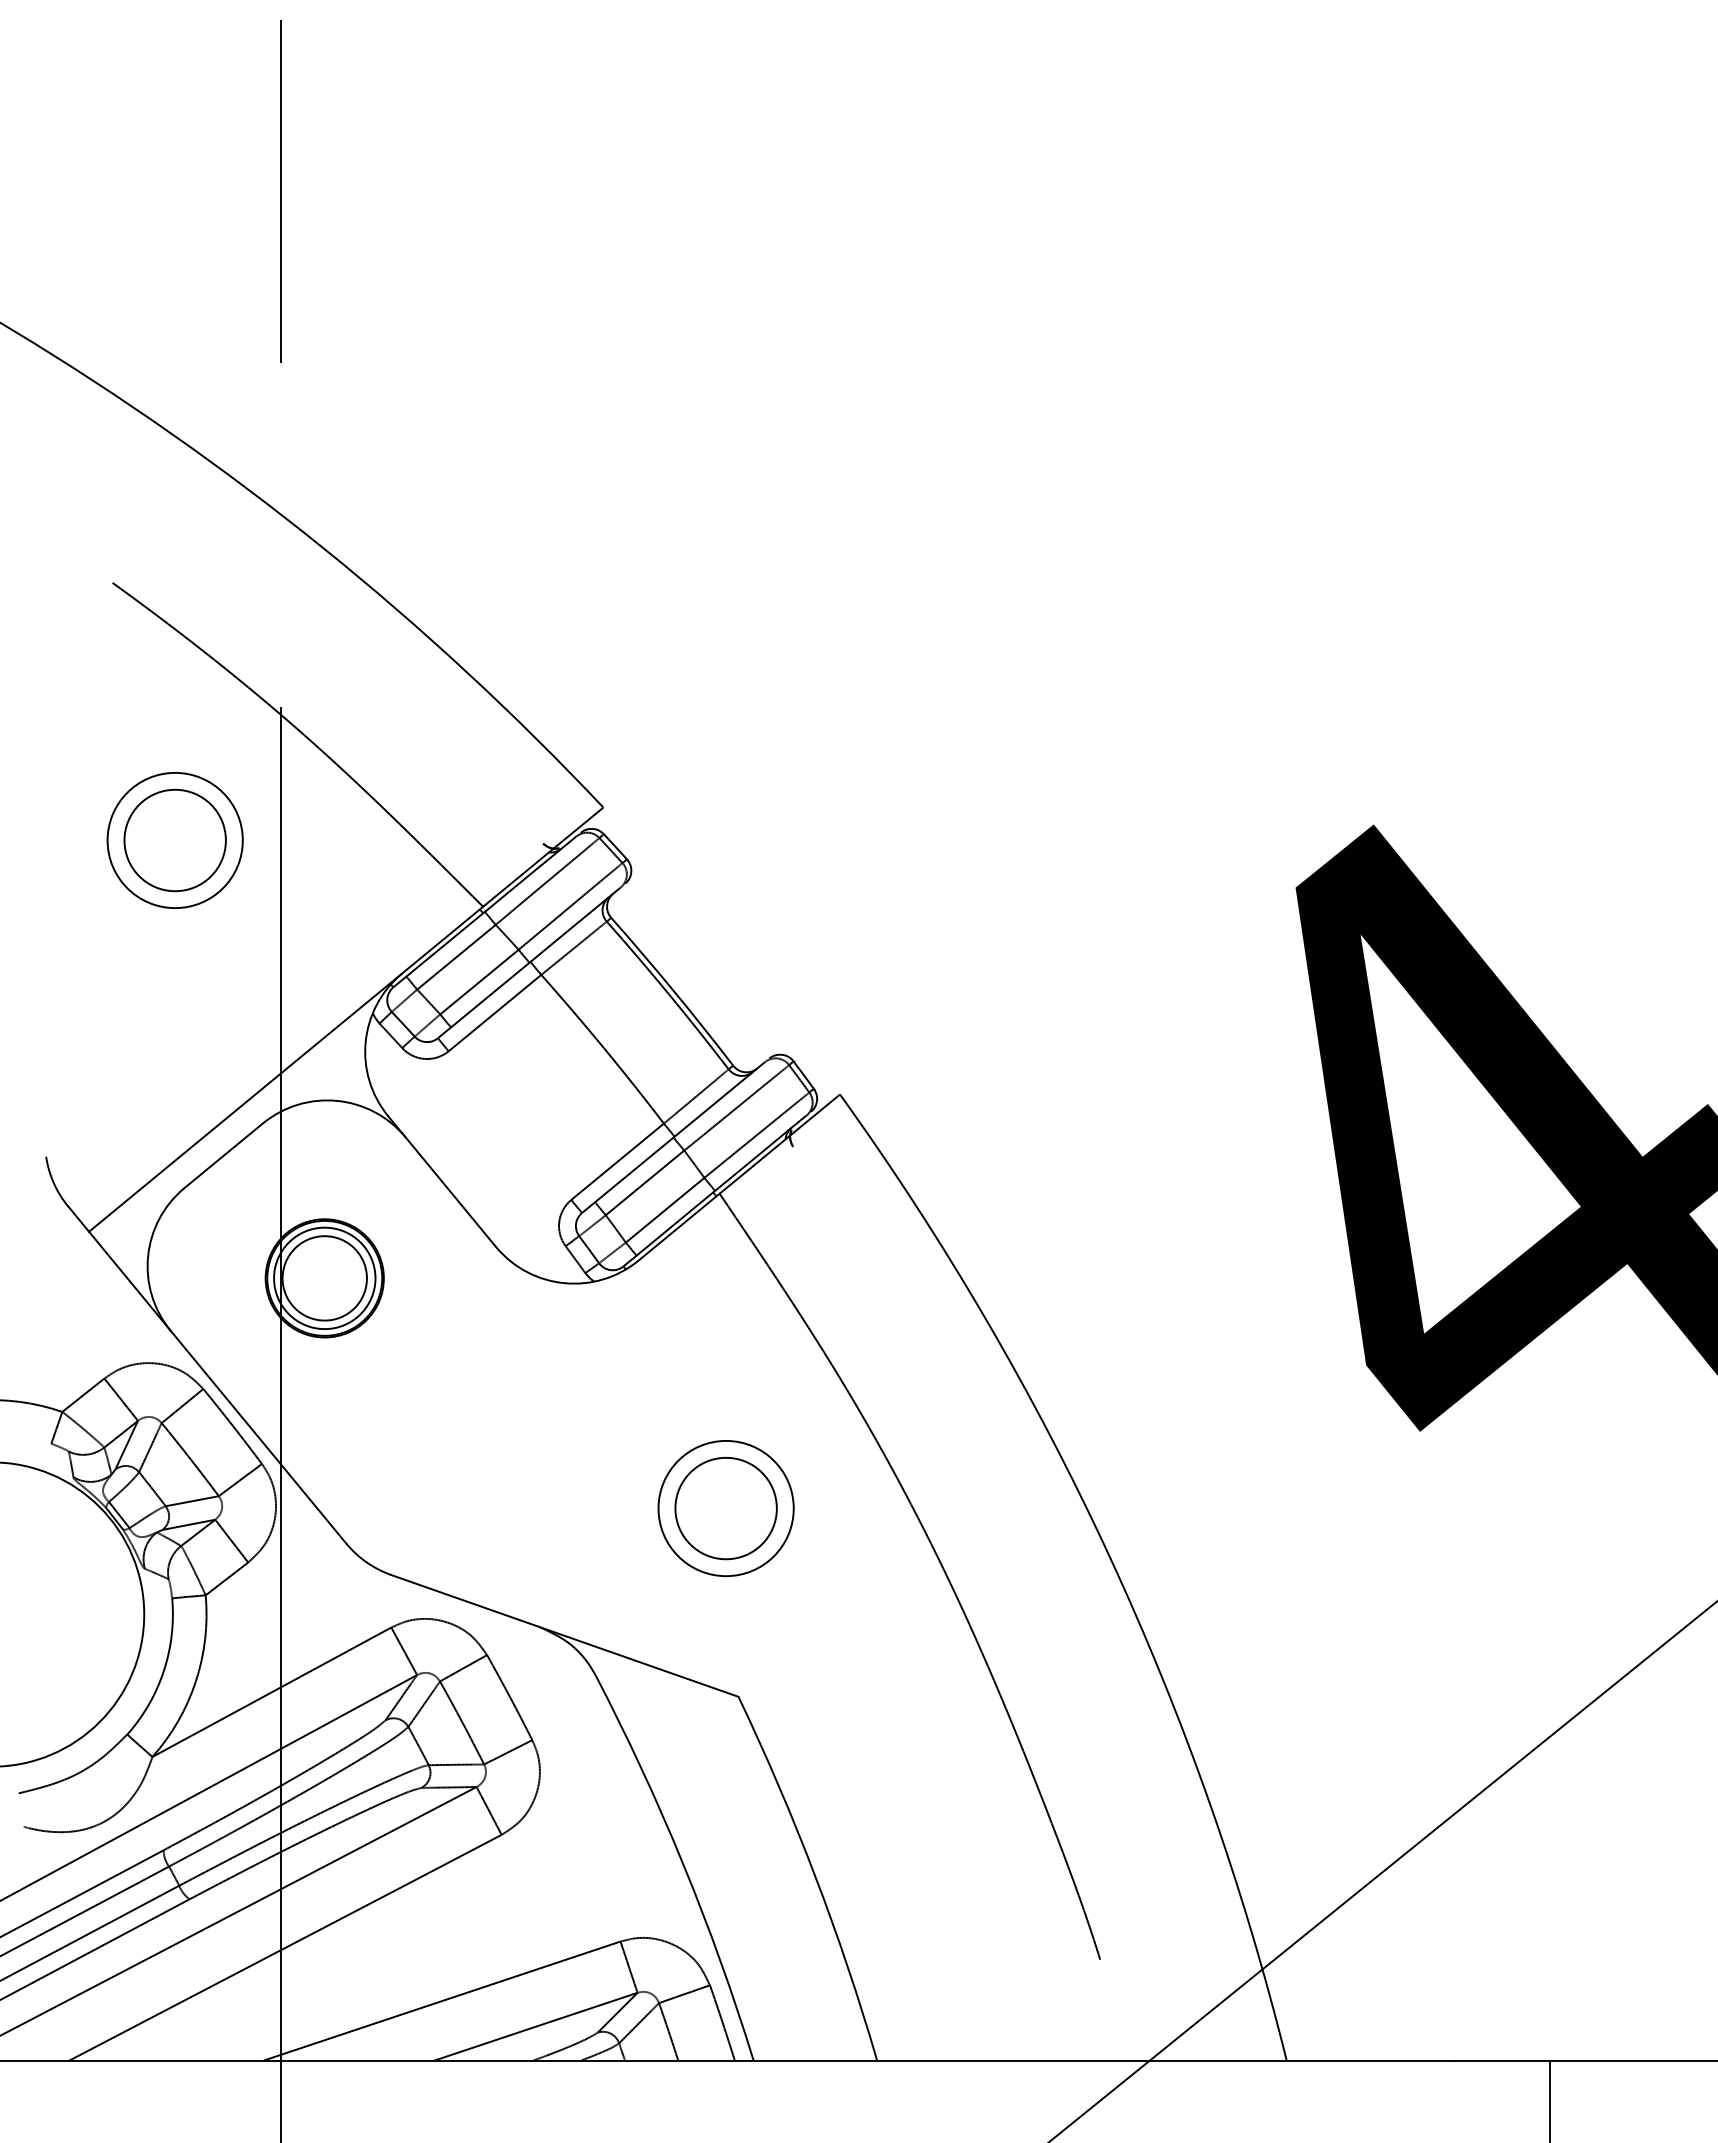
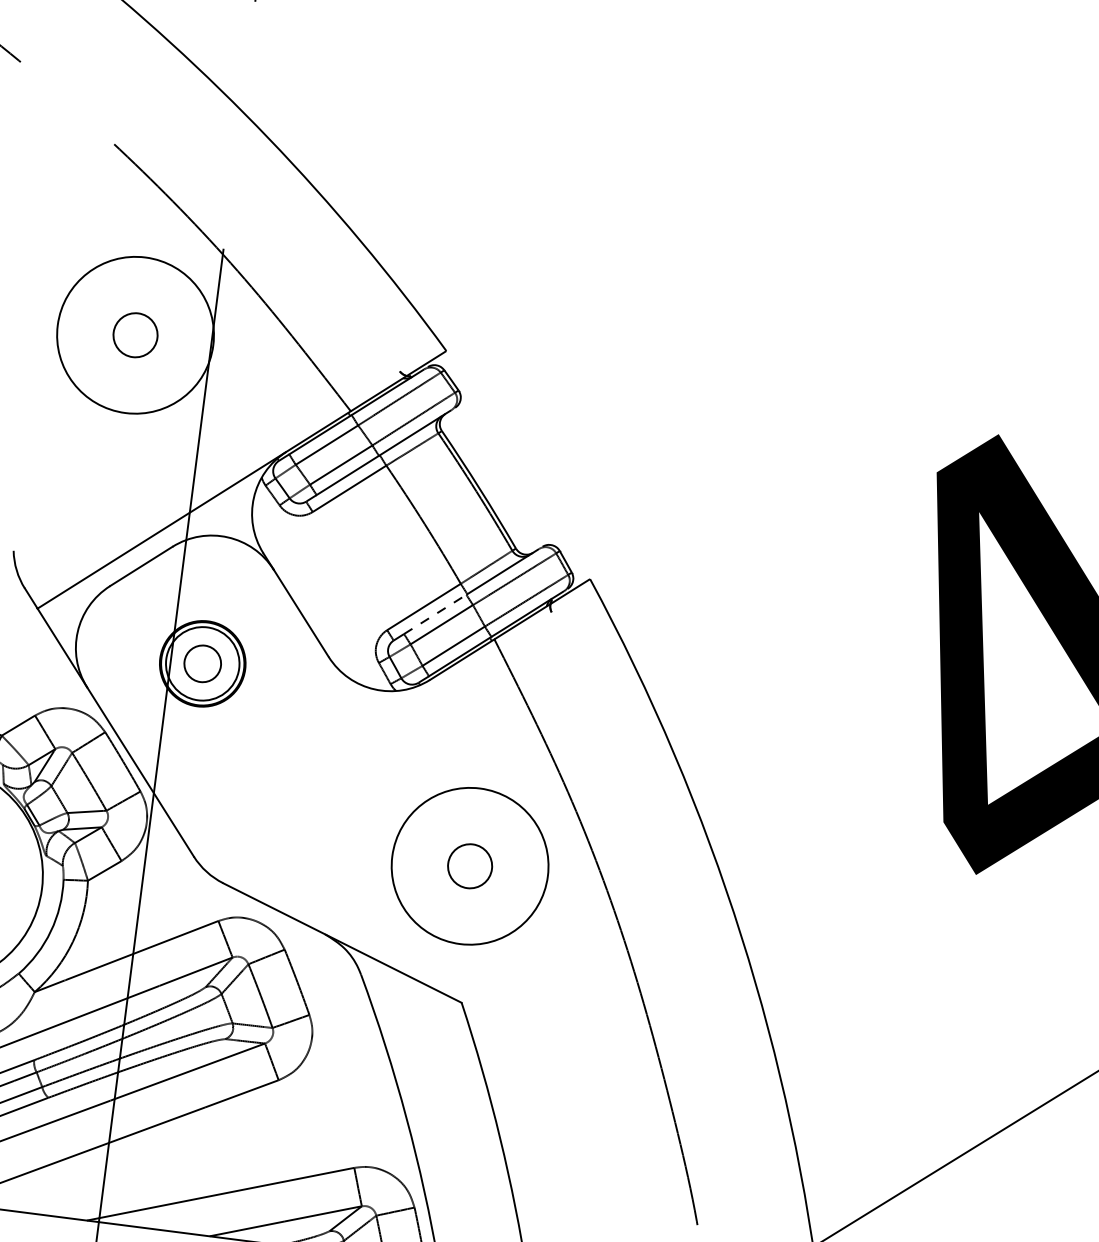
circle: (174, 840) -> (135, 335), size x0.6
circle: (174, 840) -> (135, 335), size x1.6
line: (634, 1169) -> (435, 614), solid -> dashed
circle: (324, 1278) -> (202, 663), size x0.6
circle: (725, 1508) -> (469, 866), size x0.6
circle: (725, 1508) -> (469, 866), size x1.6

